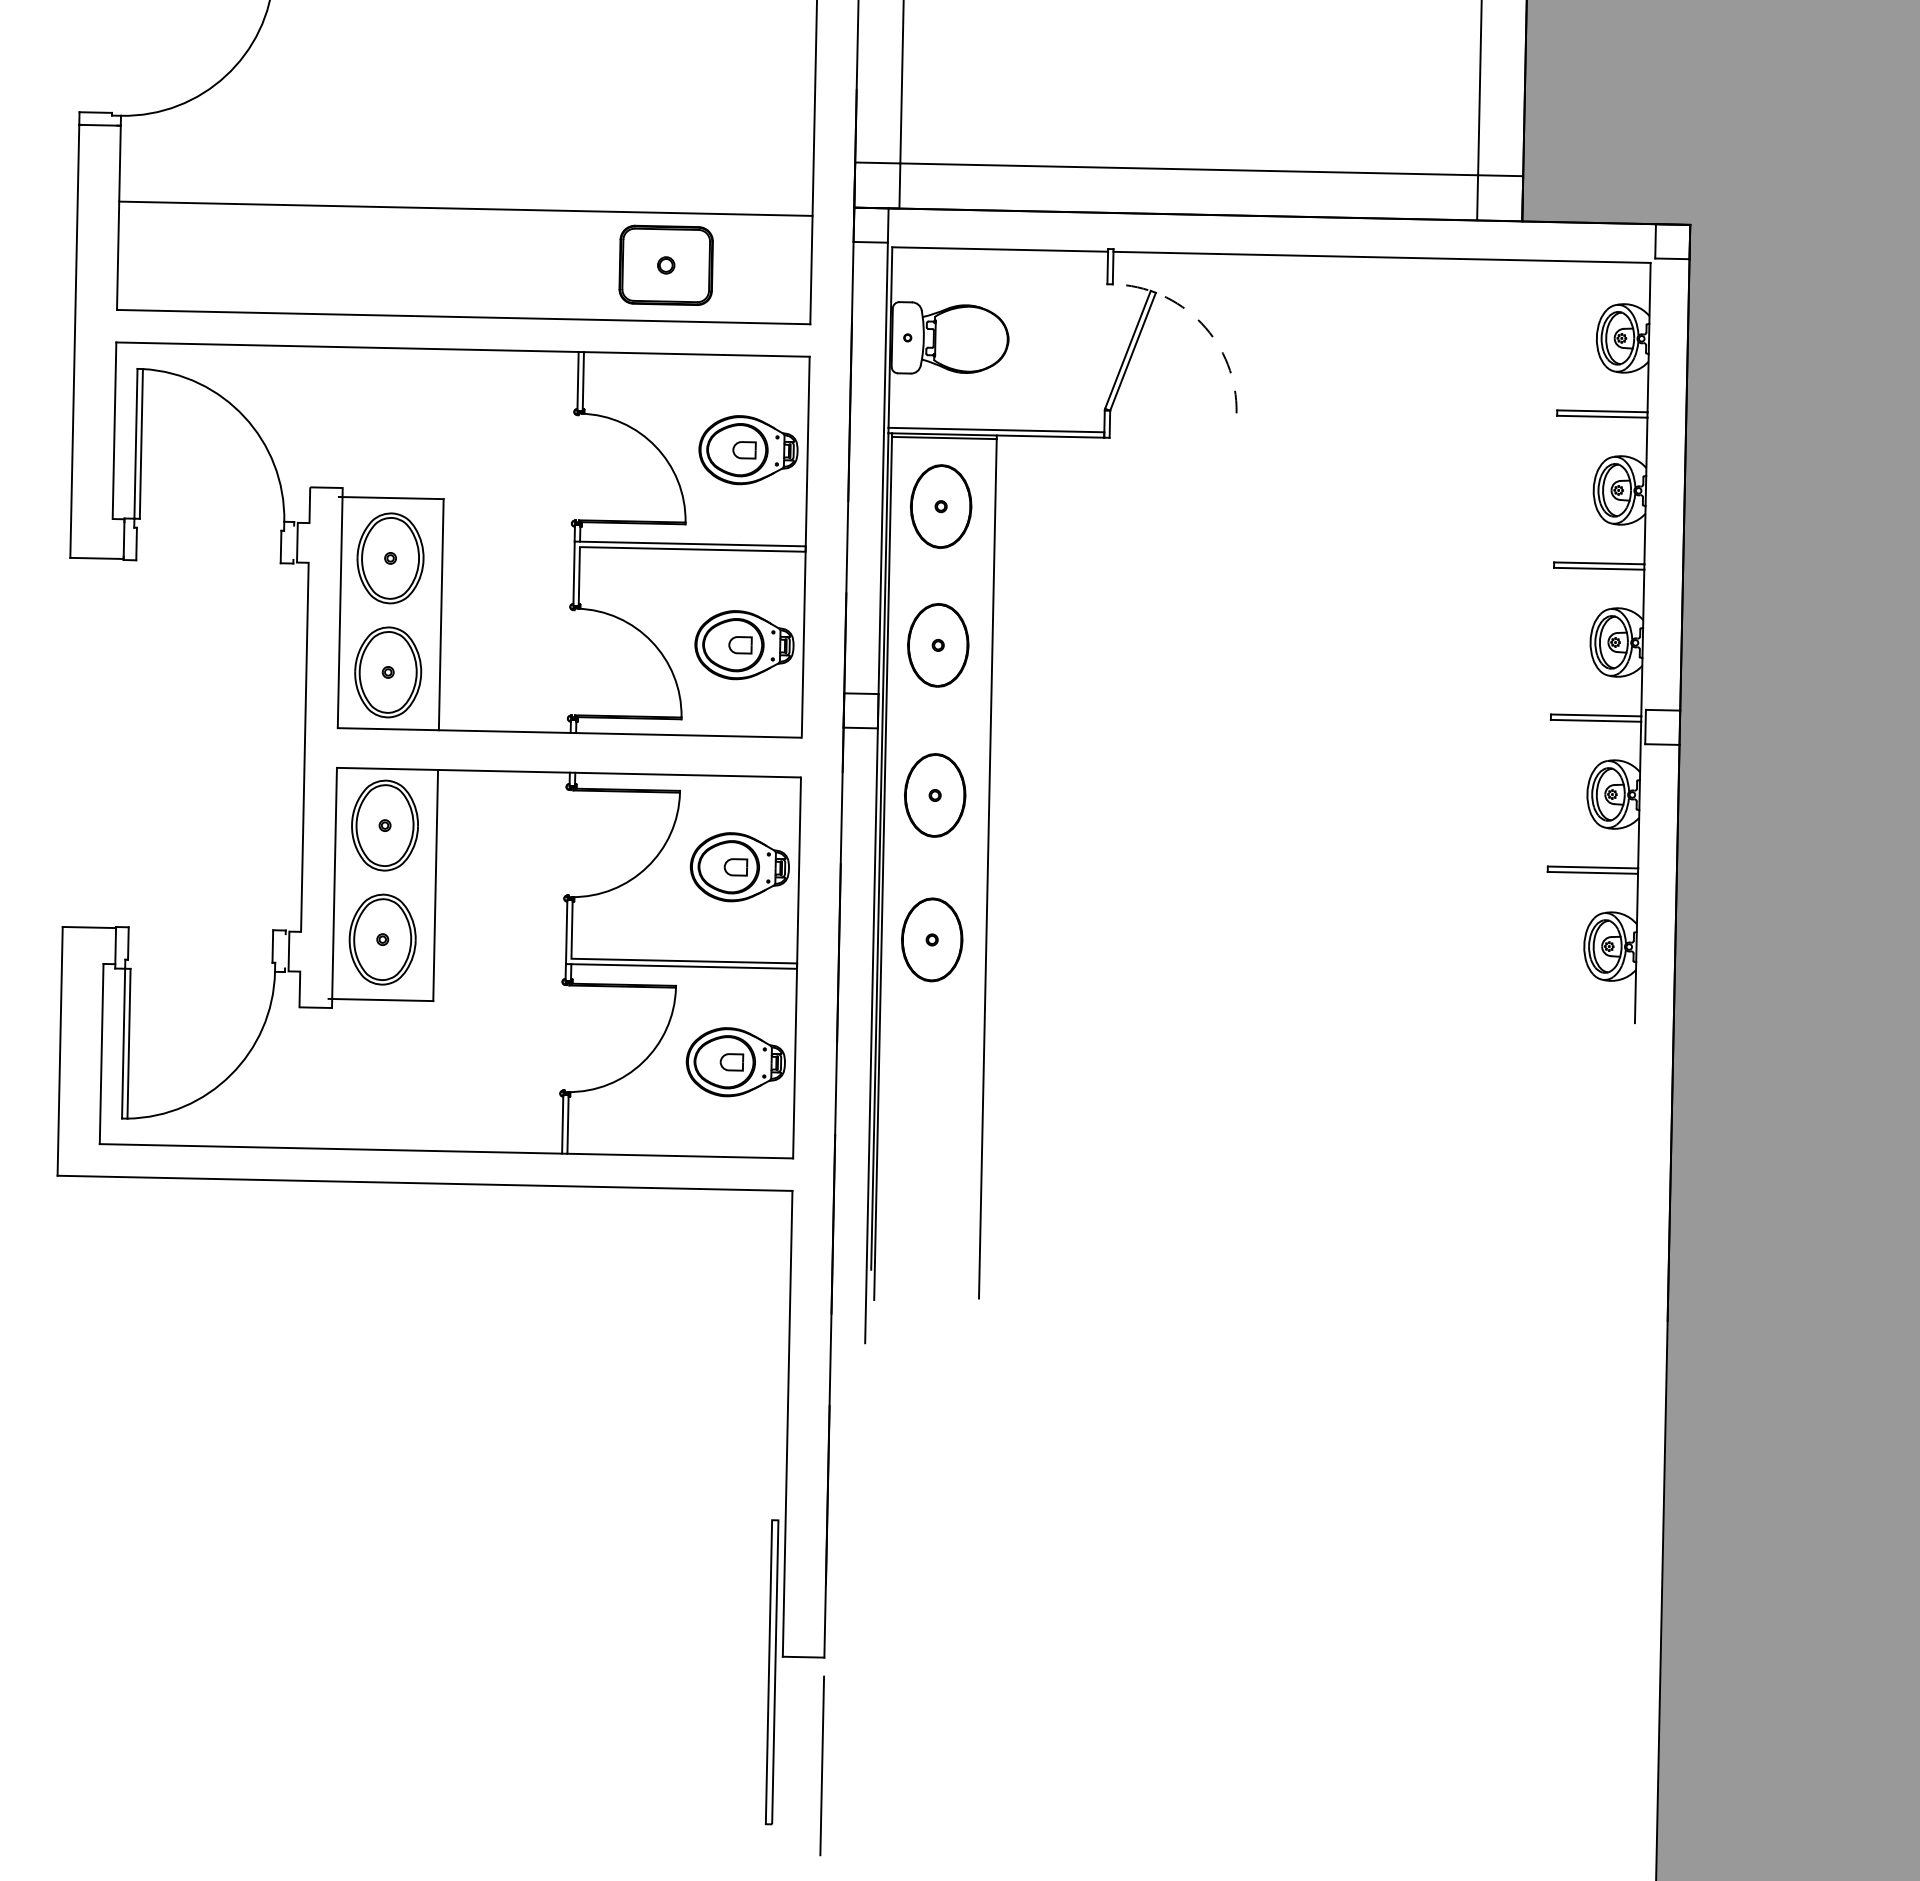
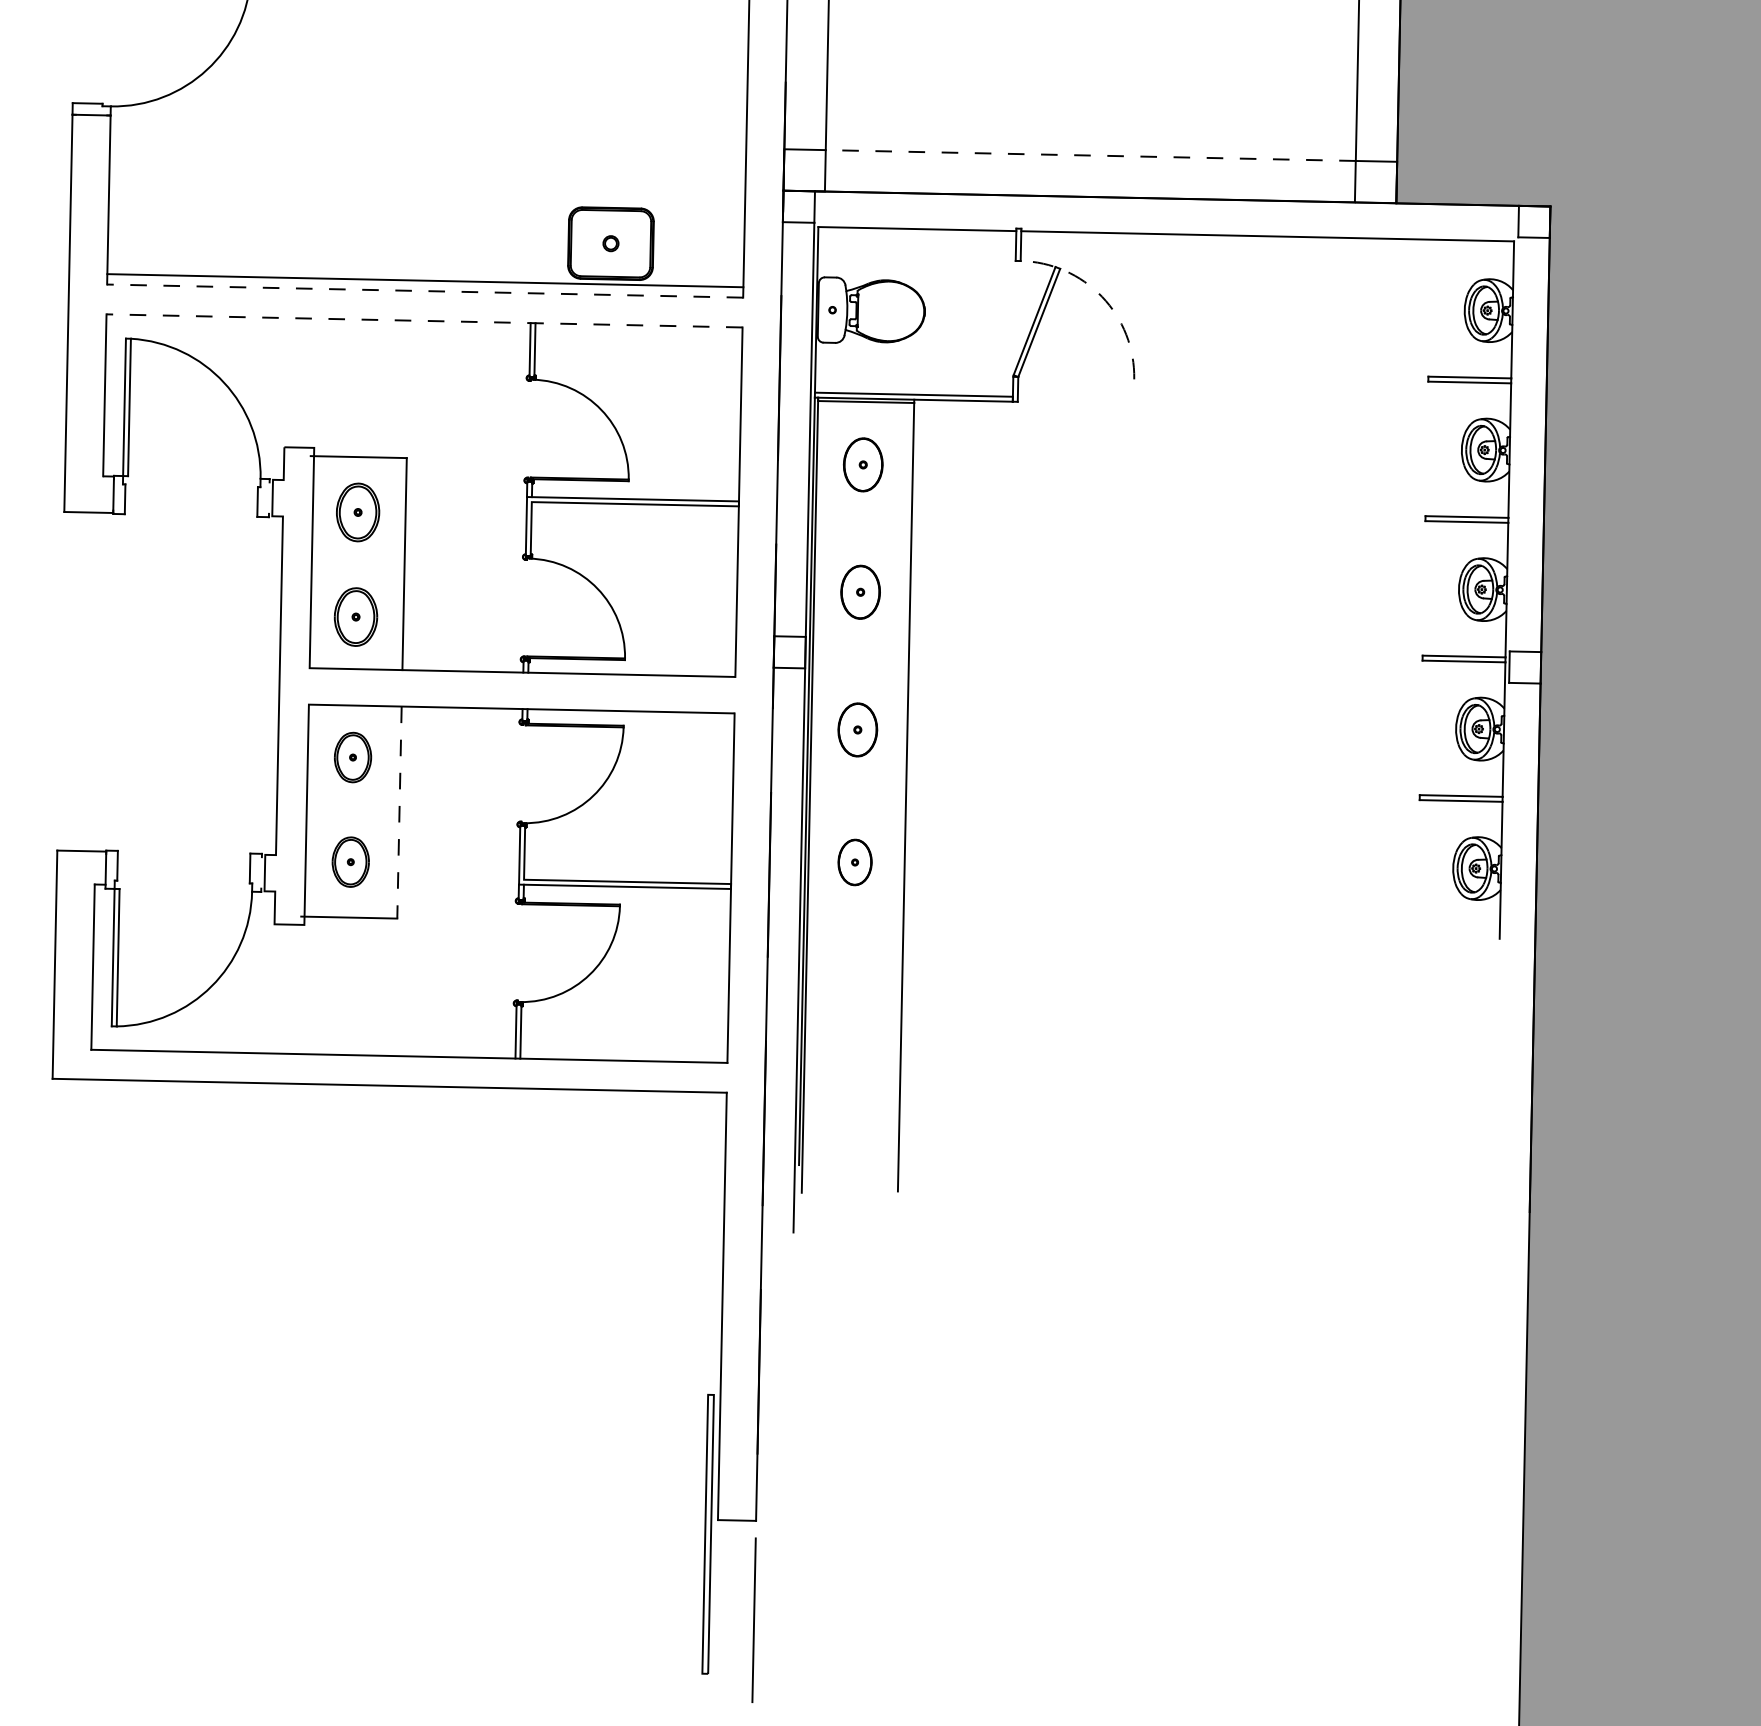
line: (1189, 169) -> (1091, 155), solid -> dashed
line: (465, 208) -> (425, 280), moved
line: (463, 317) -> (425, 291), solid -> dashed
line: (463, 349) -> (425, 320), solid -> dashed
part: (748, 450) -> (686, 413), removed
part: (941, 506) -> (863, 464), size x0.7
part: (390, 558) -> (358, 512), size x0.7
part: (744, 645) -> (682, 592), removed
part: (938, 645) -> (860, 592), size x0.7
part: (388, 672) -> (356, 617), size x0.7
part: (935, 795) -> (858, 729), size x0.7
part: (384, 825) -> (352, 757), size x0.6
part: (739, 867) -> (678, 796), removed
line: (435, 885) -> (399, 812), solid -> dashed
part: (382, 939) -> (350, 862), size x0.6
part: (932, 939) -> (855, 862), size x0.6
part: (735, 1062) -> (674, 974), removed

